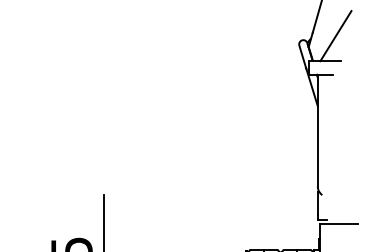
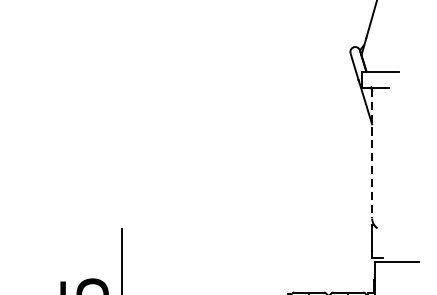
line: (335, 36) -> (392, 42), removed
line: (317, 131) -> (371, 153), solid -> dashed

